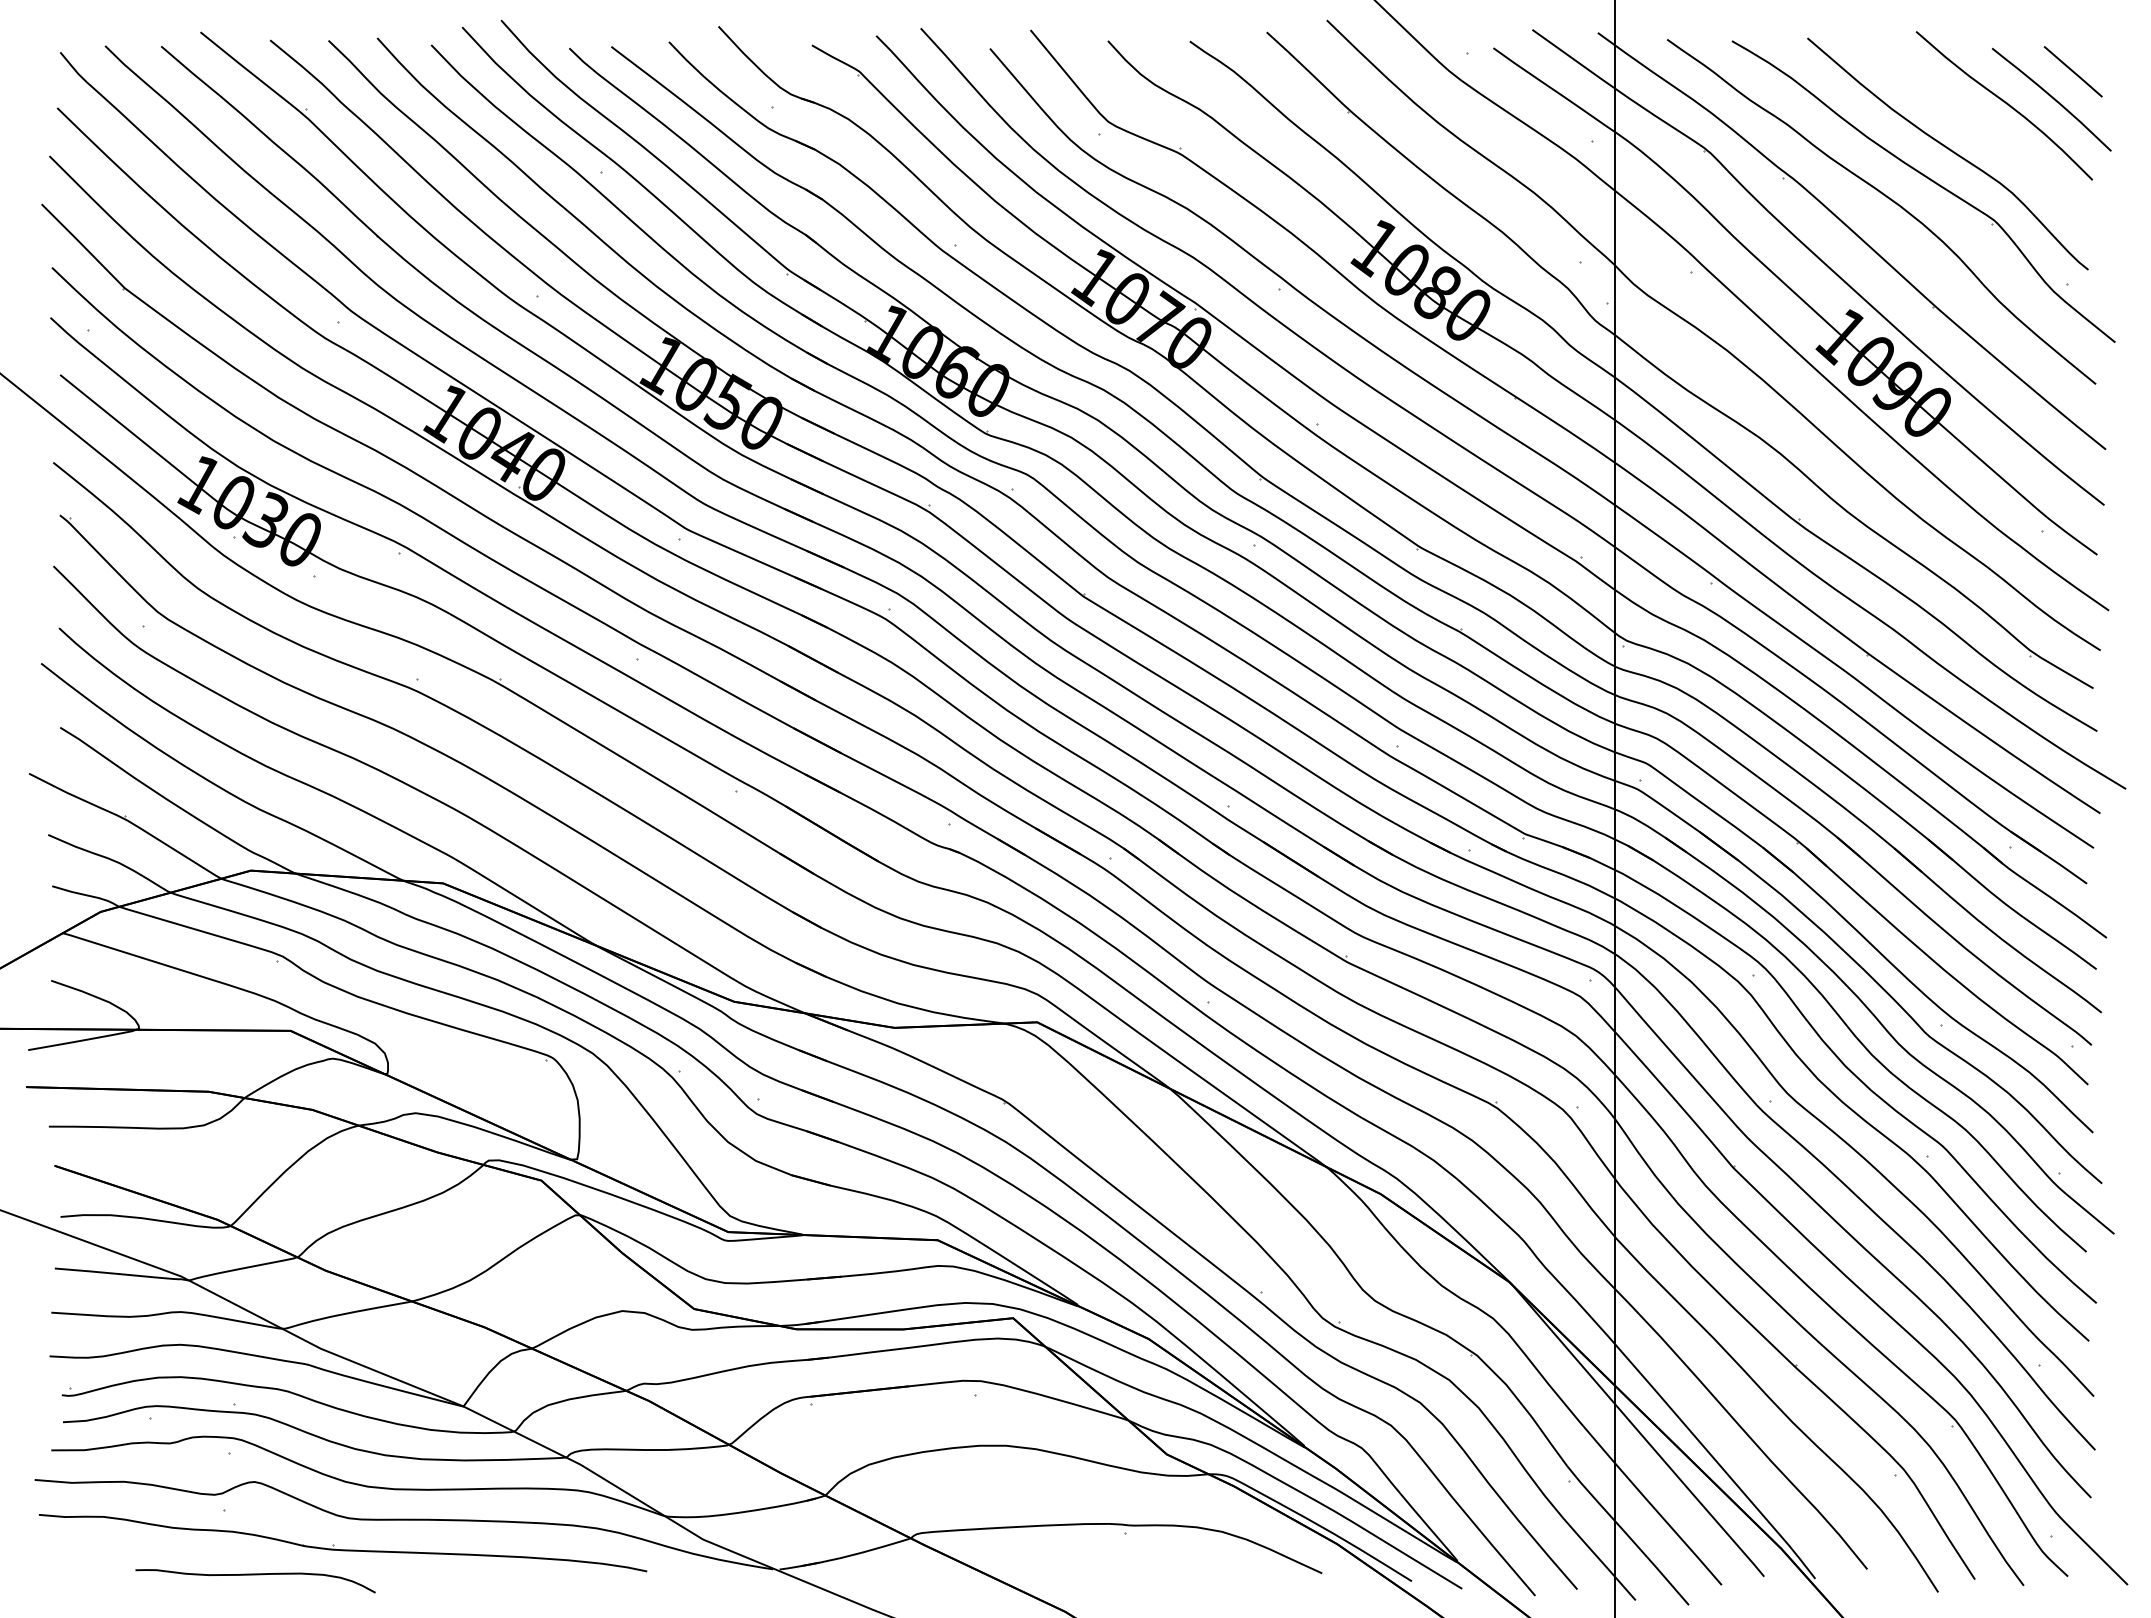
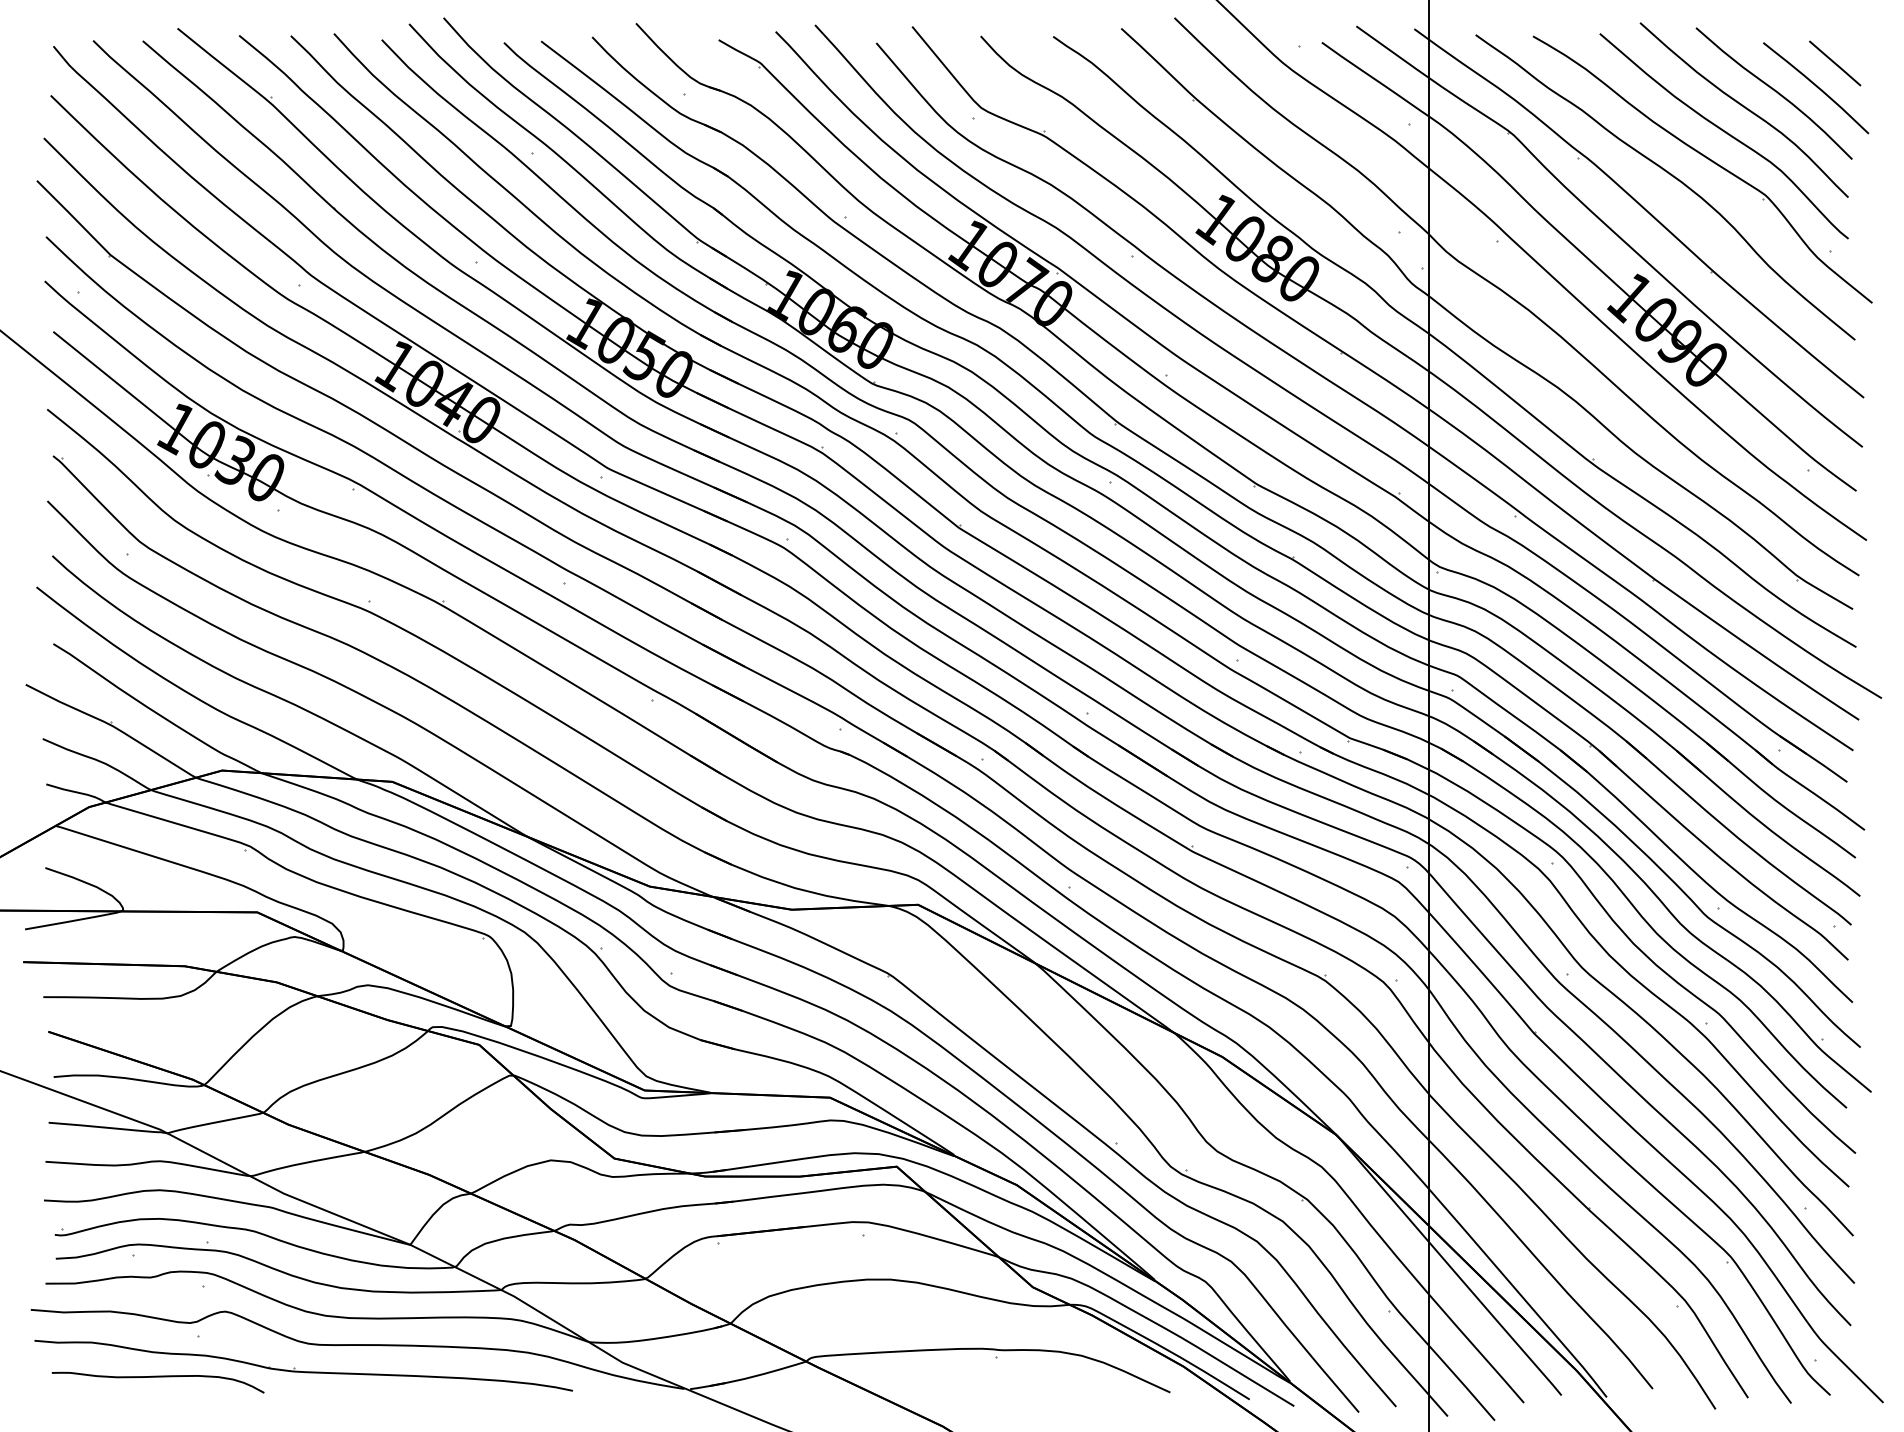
curve: (1971, 122) -> (1745, 108), added
curve: (255, 1575) -> (158, 1377), moved

